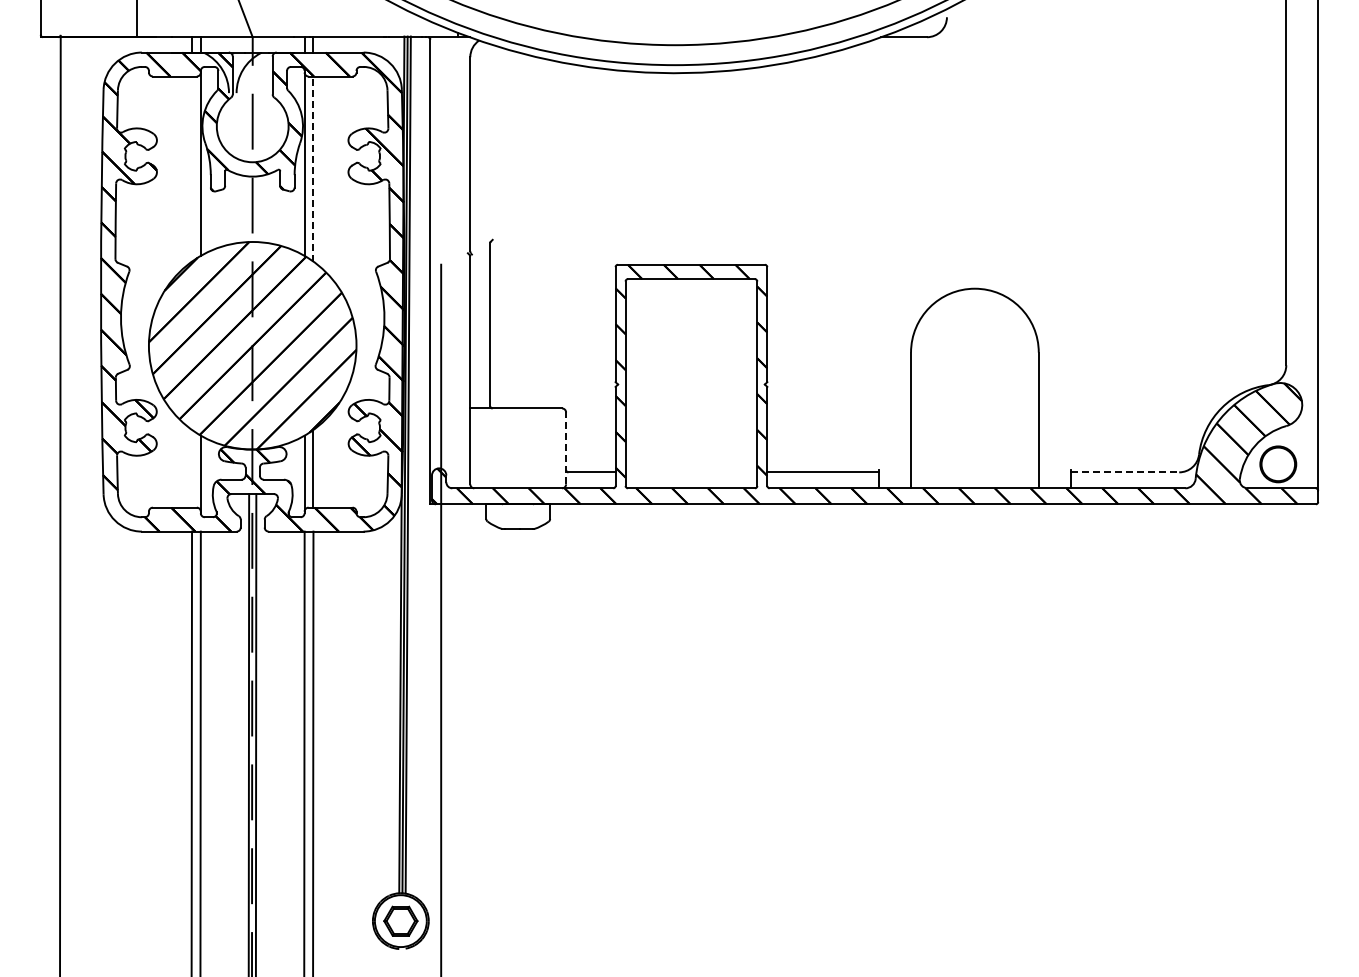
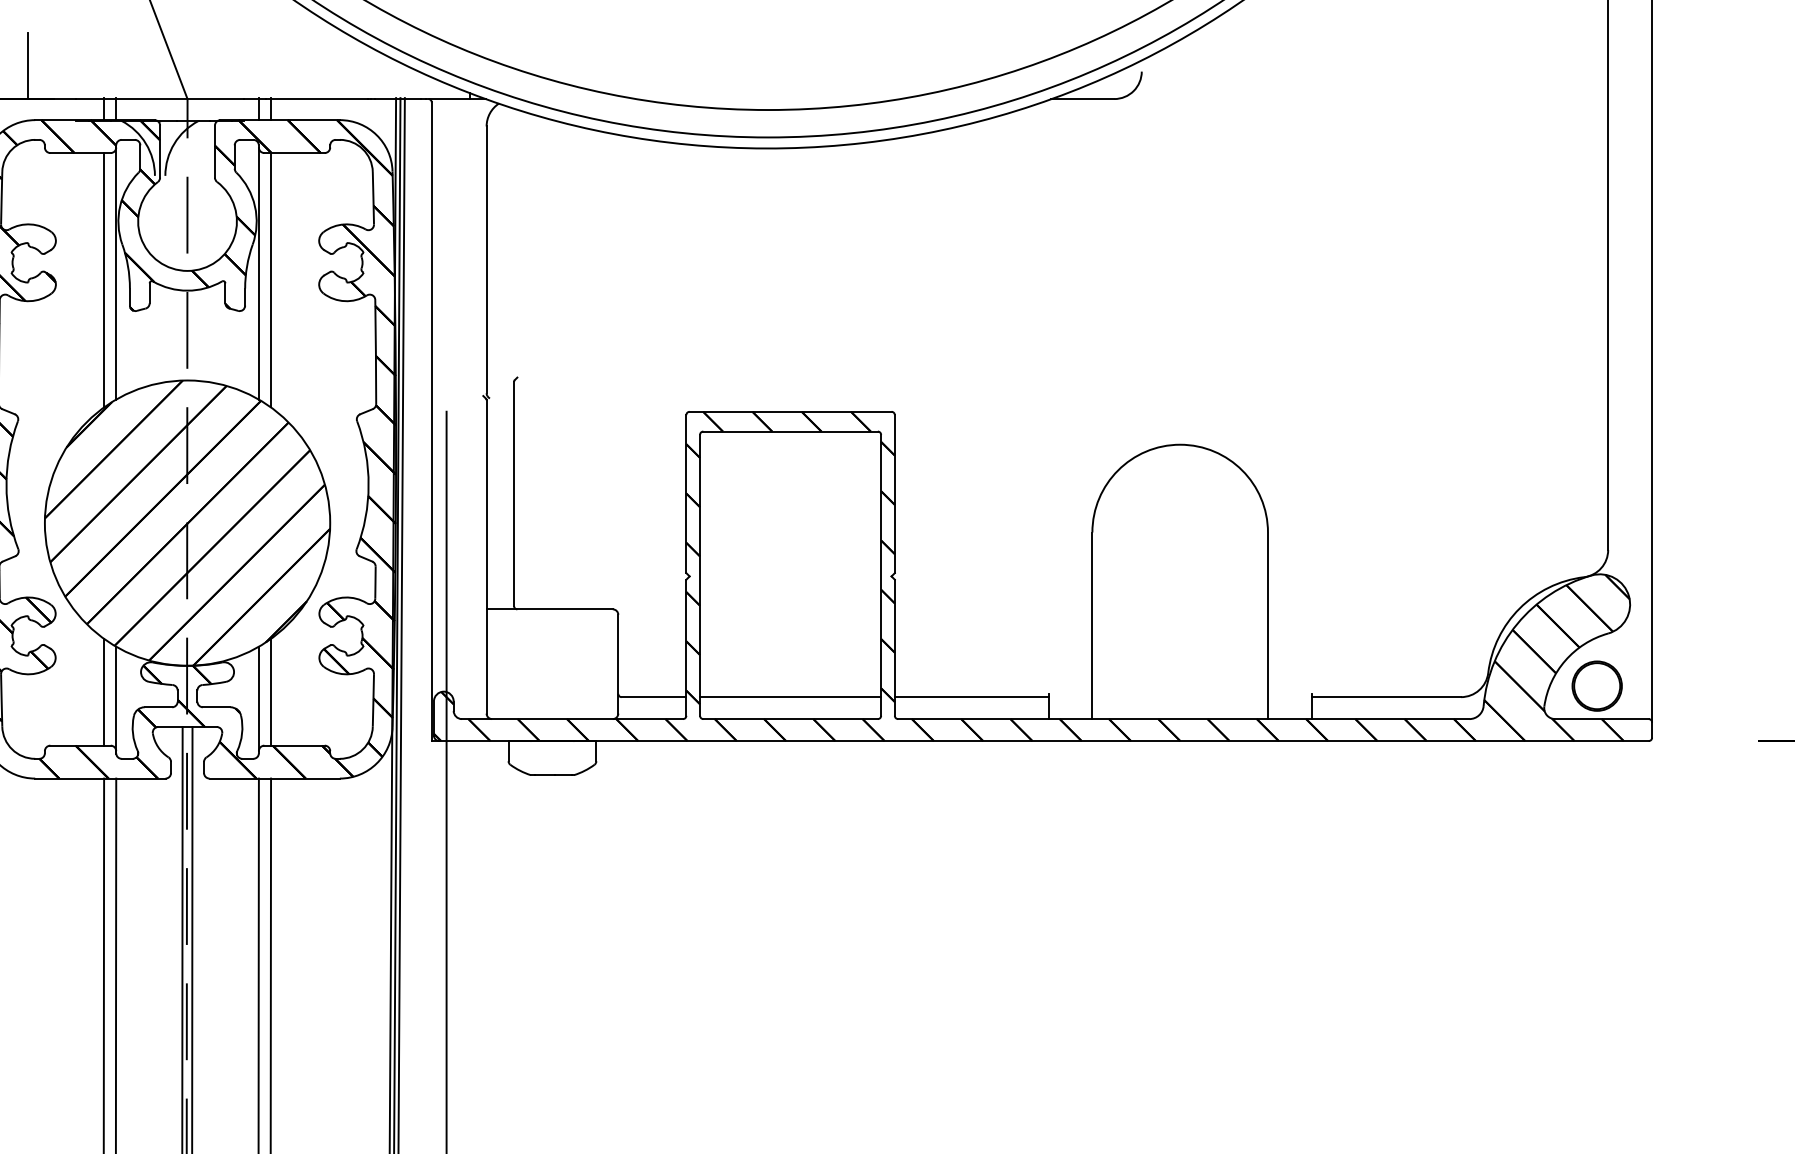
line: (192, 168) -> (104, 279), added
line: (313, 169) -> (271, 280), dashed -> solid
line: (566, 448) -> (618, 664), dashed -> solid
line: (192, 468) -> (104, 691), added
line: (691, 472) -> (790, 697), added
line: (1125, 472) -> (1387, 697), dashed -> solid

